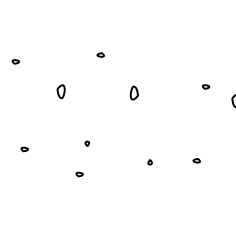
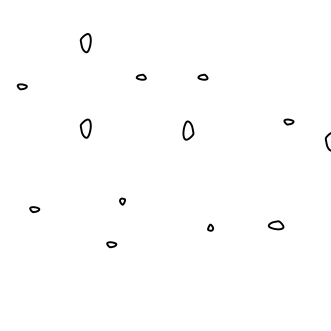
part: (60, 30) -> (84, 42), added
part: (144, 54) -> (202, 76), added
part: (196, 160) -> (275, 225), size x1.6

